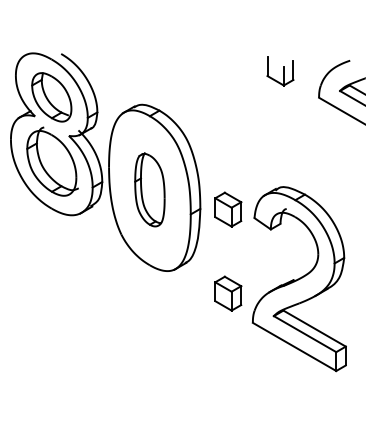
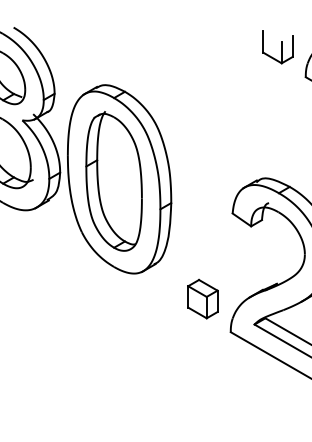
part: (280, 71) -> (277, 47), moved
part: (149, 189) -> (113, 181), size x1.67
part: (228, 209) -> (203, 203), removed

